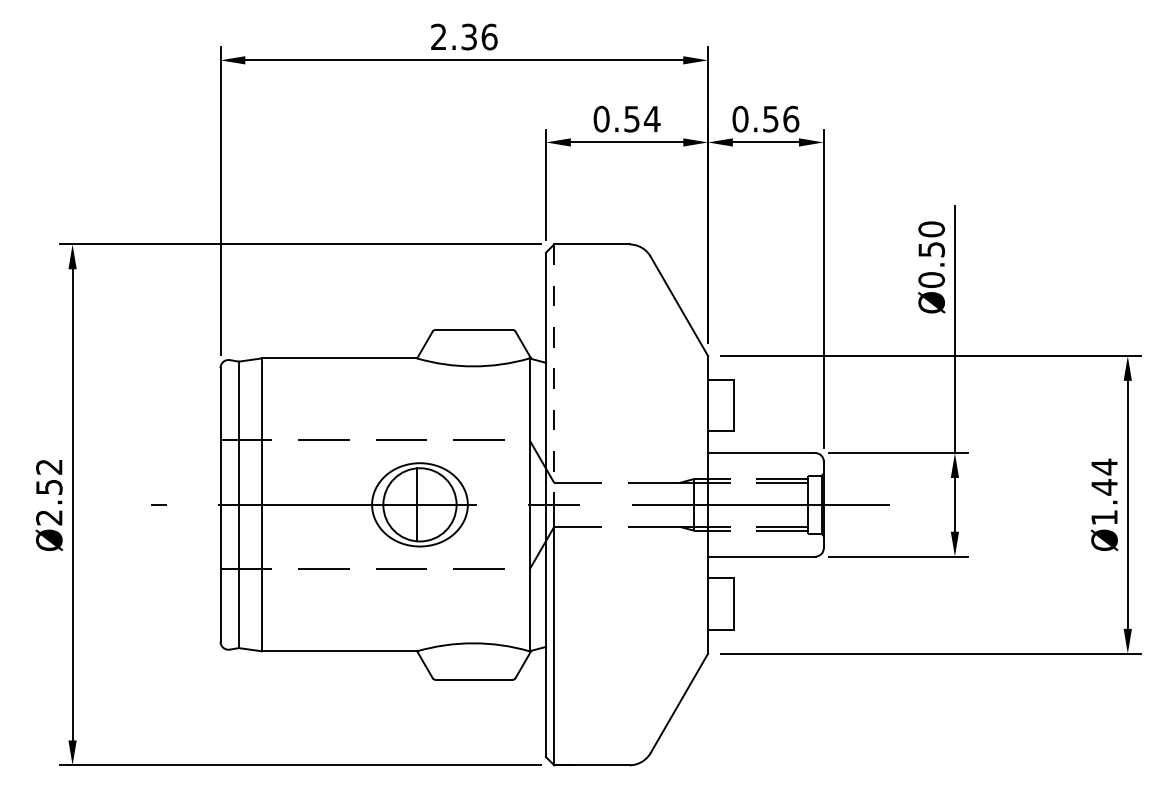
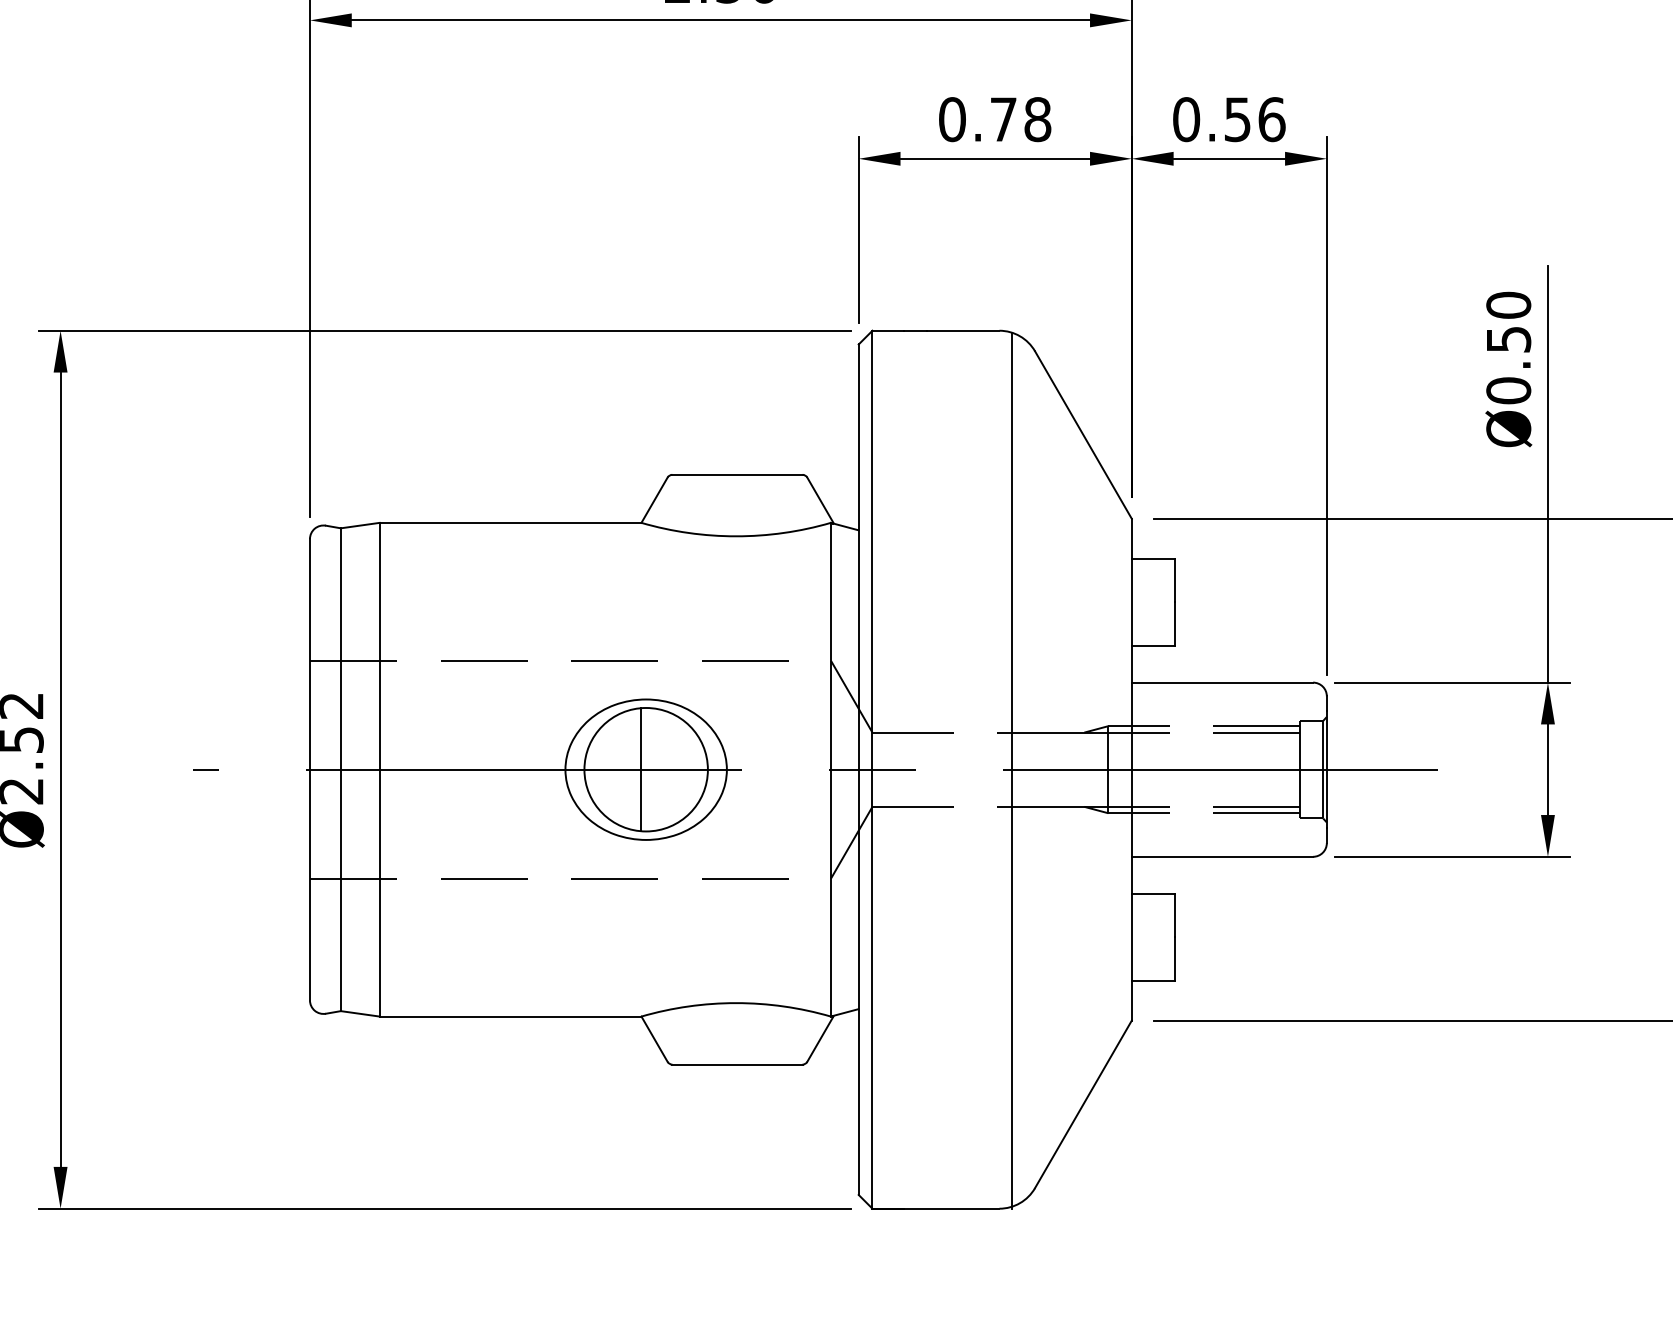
text: (642, 118) -> (1021, 118), 0.54 -> 0.78
line: (554, 375) -> (872, 551), dashed -> solid
line: (637, 505) -> (1012, 770), added

